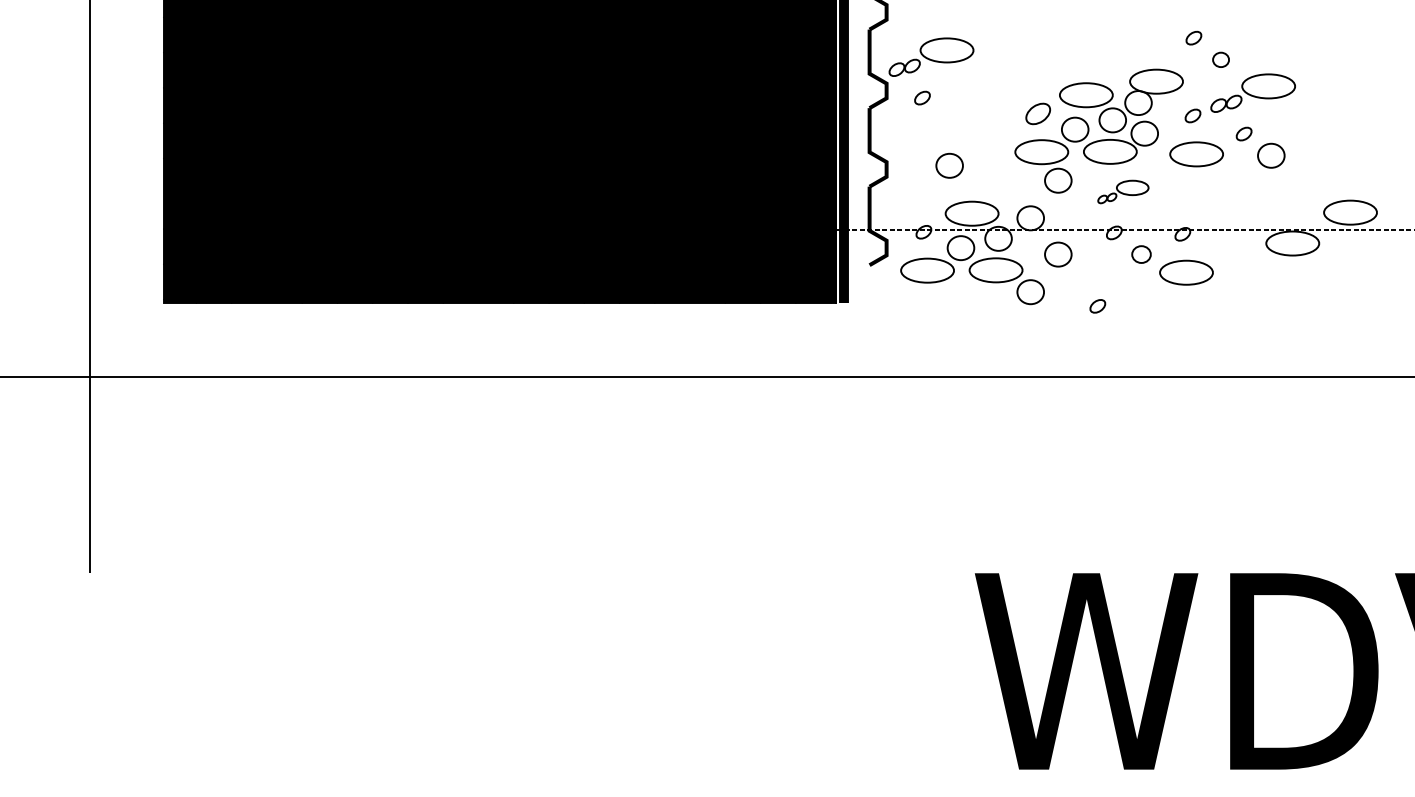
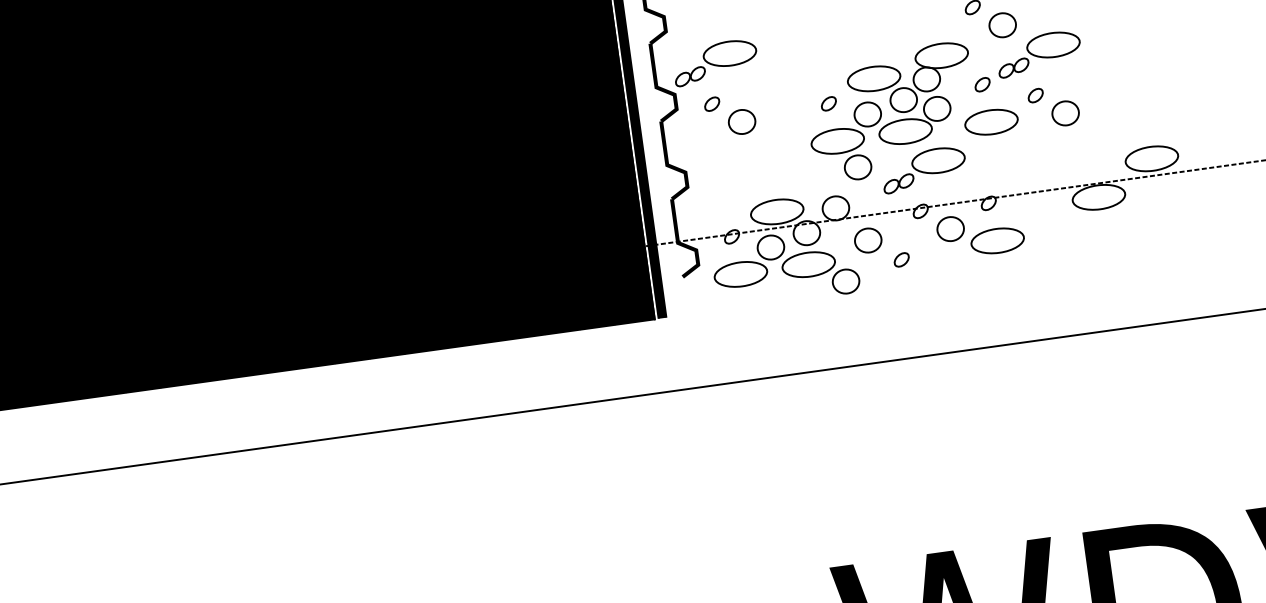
part: (1220, 59) -> (1002, 25), size x1.67
part: (1037, 113) -> (828, 103), size x0.62
part: (949, 165) -> (741, 121), moved
part: (1123, 191) -> (924, 169), size x1.67
part: (1141, 254) -> (950, 229), size x1.43
part: (1097, 306) -> (901, 260), moved

